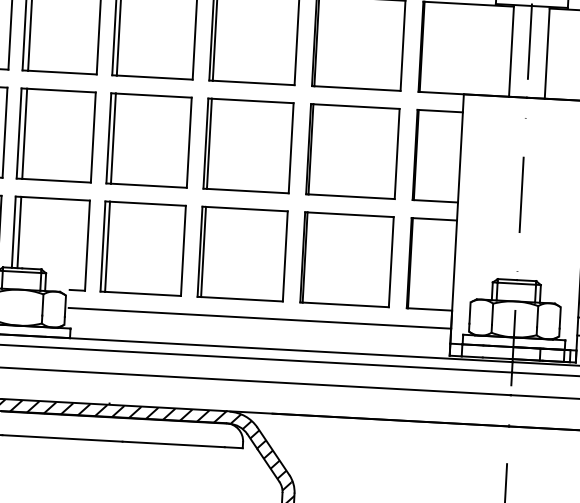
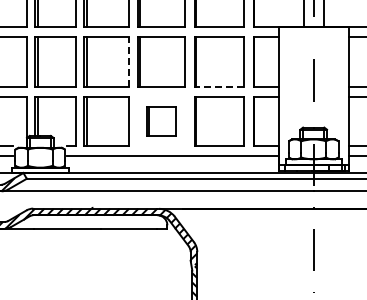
line: (188, 142) -> (128, 61), solid -> dashed
line: (350, 196) -> (219, 86), solid -> dashed
part: (242, 254) -> (161, 121), size x0.6

